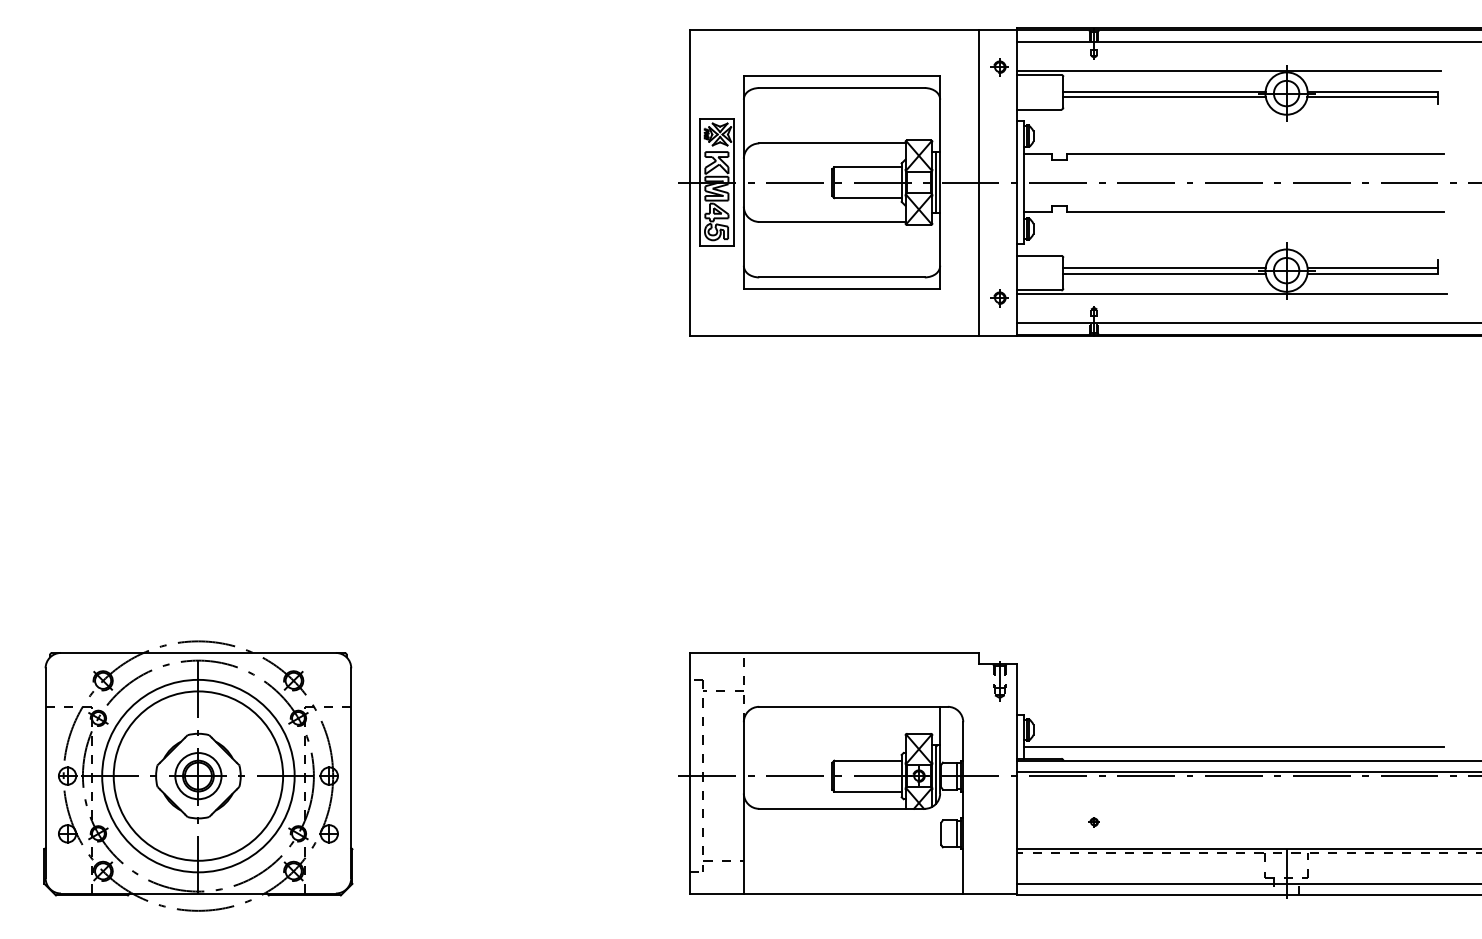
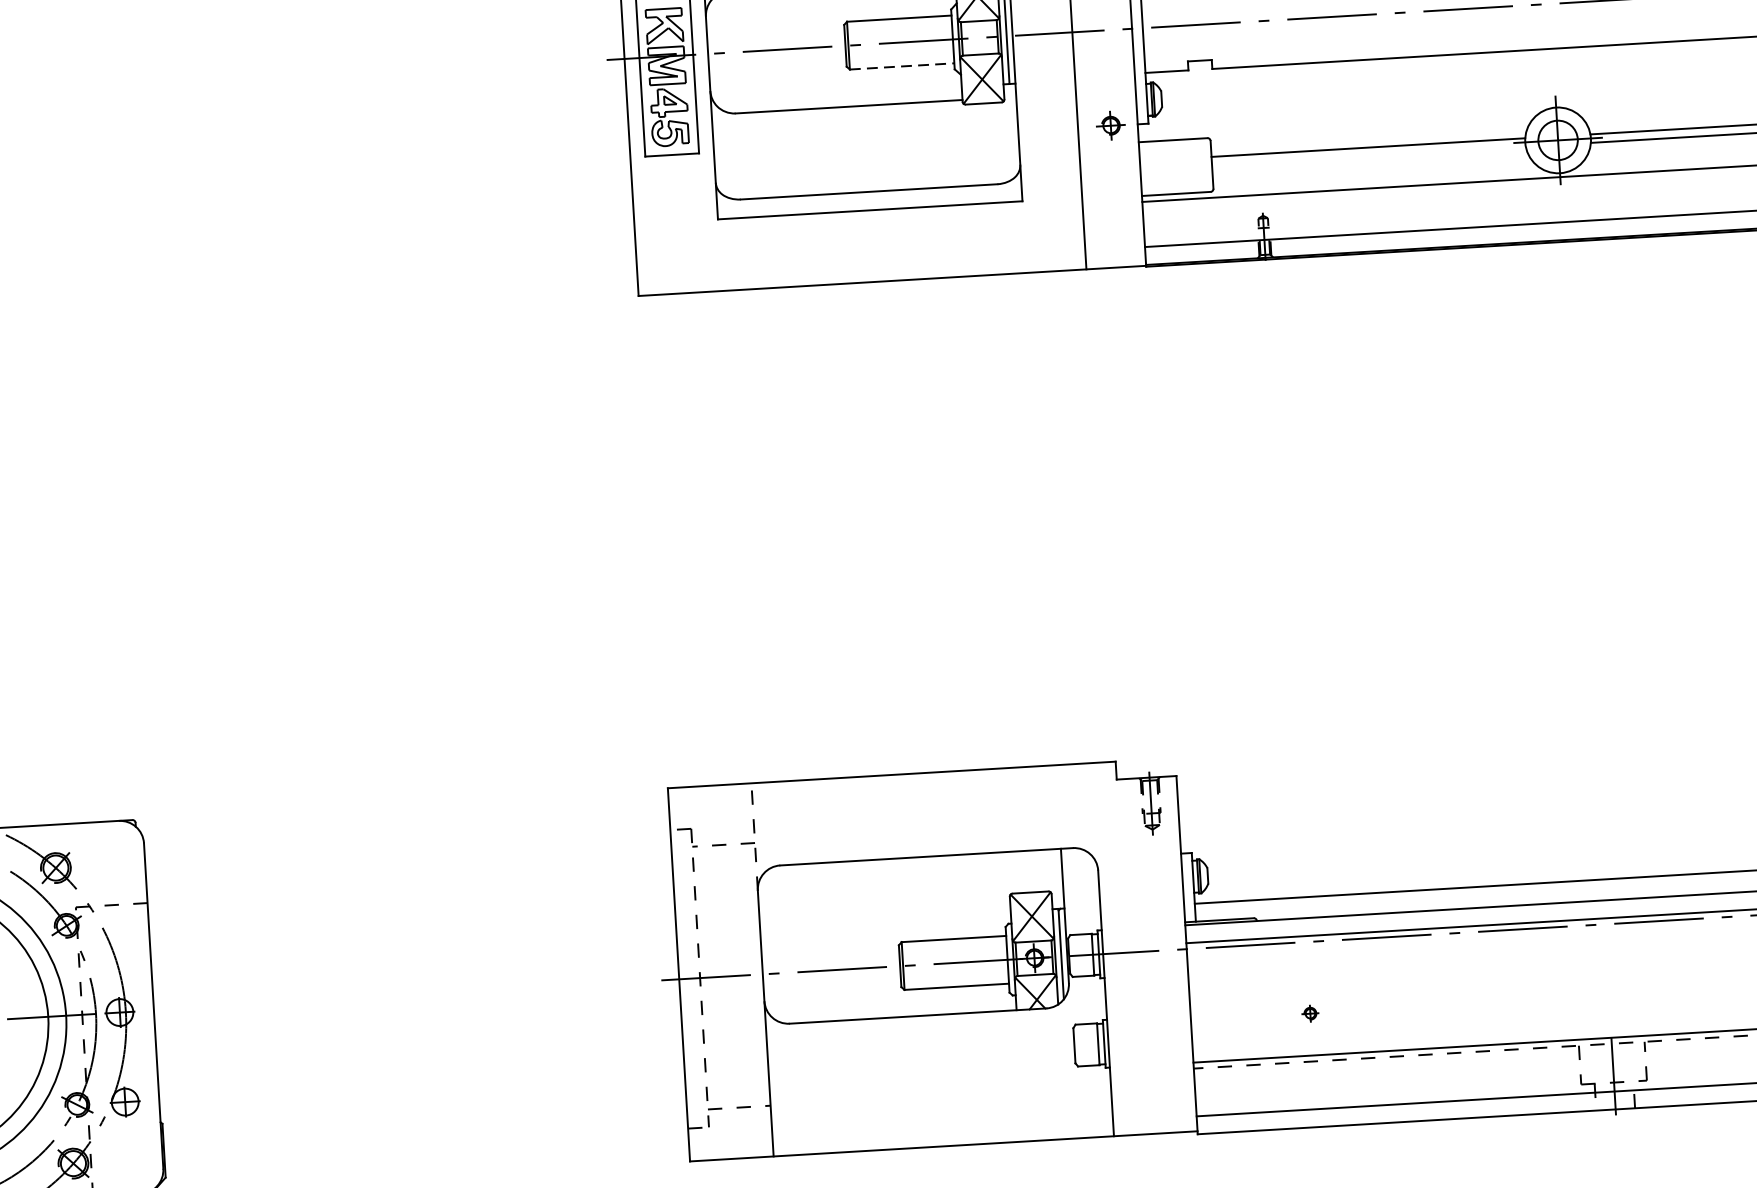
line: (867, 198) -> (901, 67), solid -> dashed
line: (1164, 273) -> (1368, 156), removed
part: (999, 298) -> (1110, 126), moved

